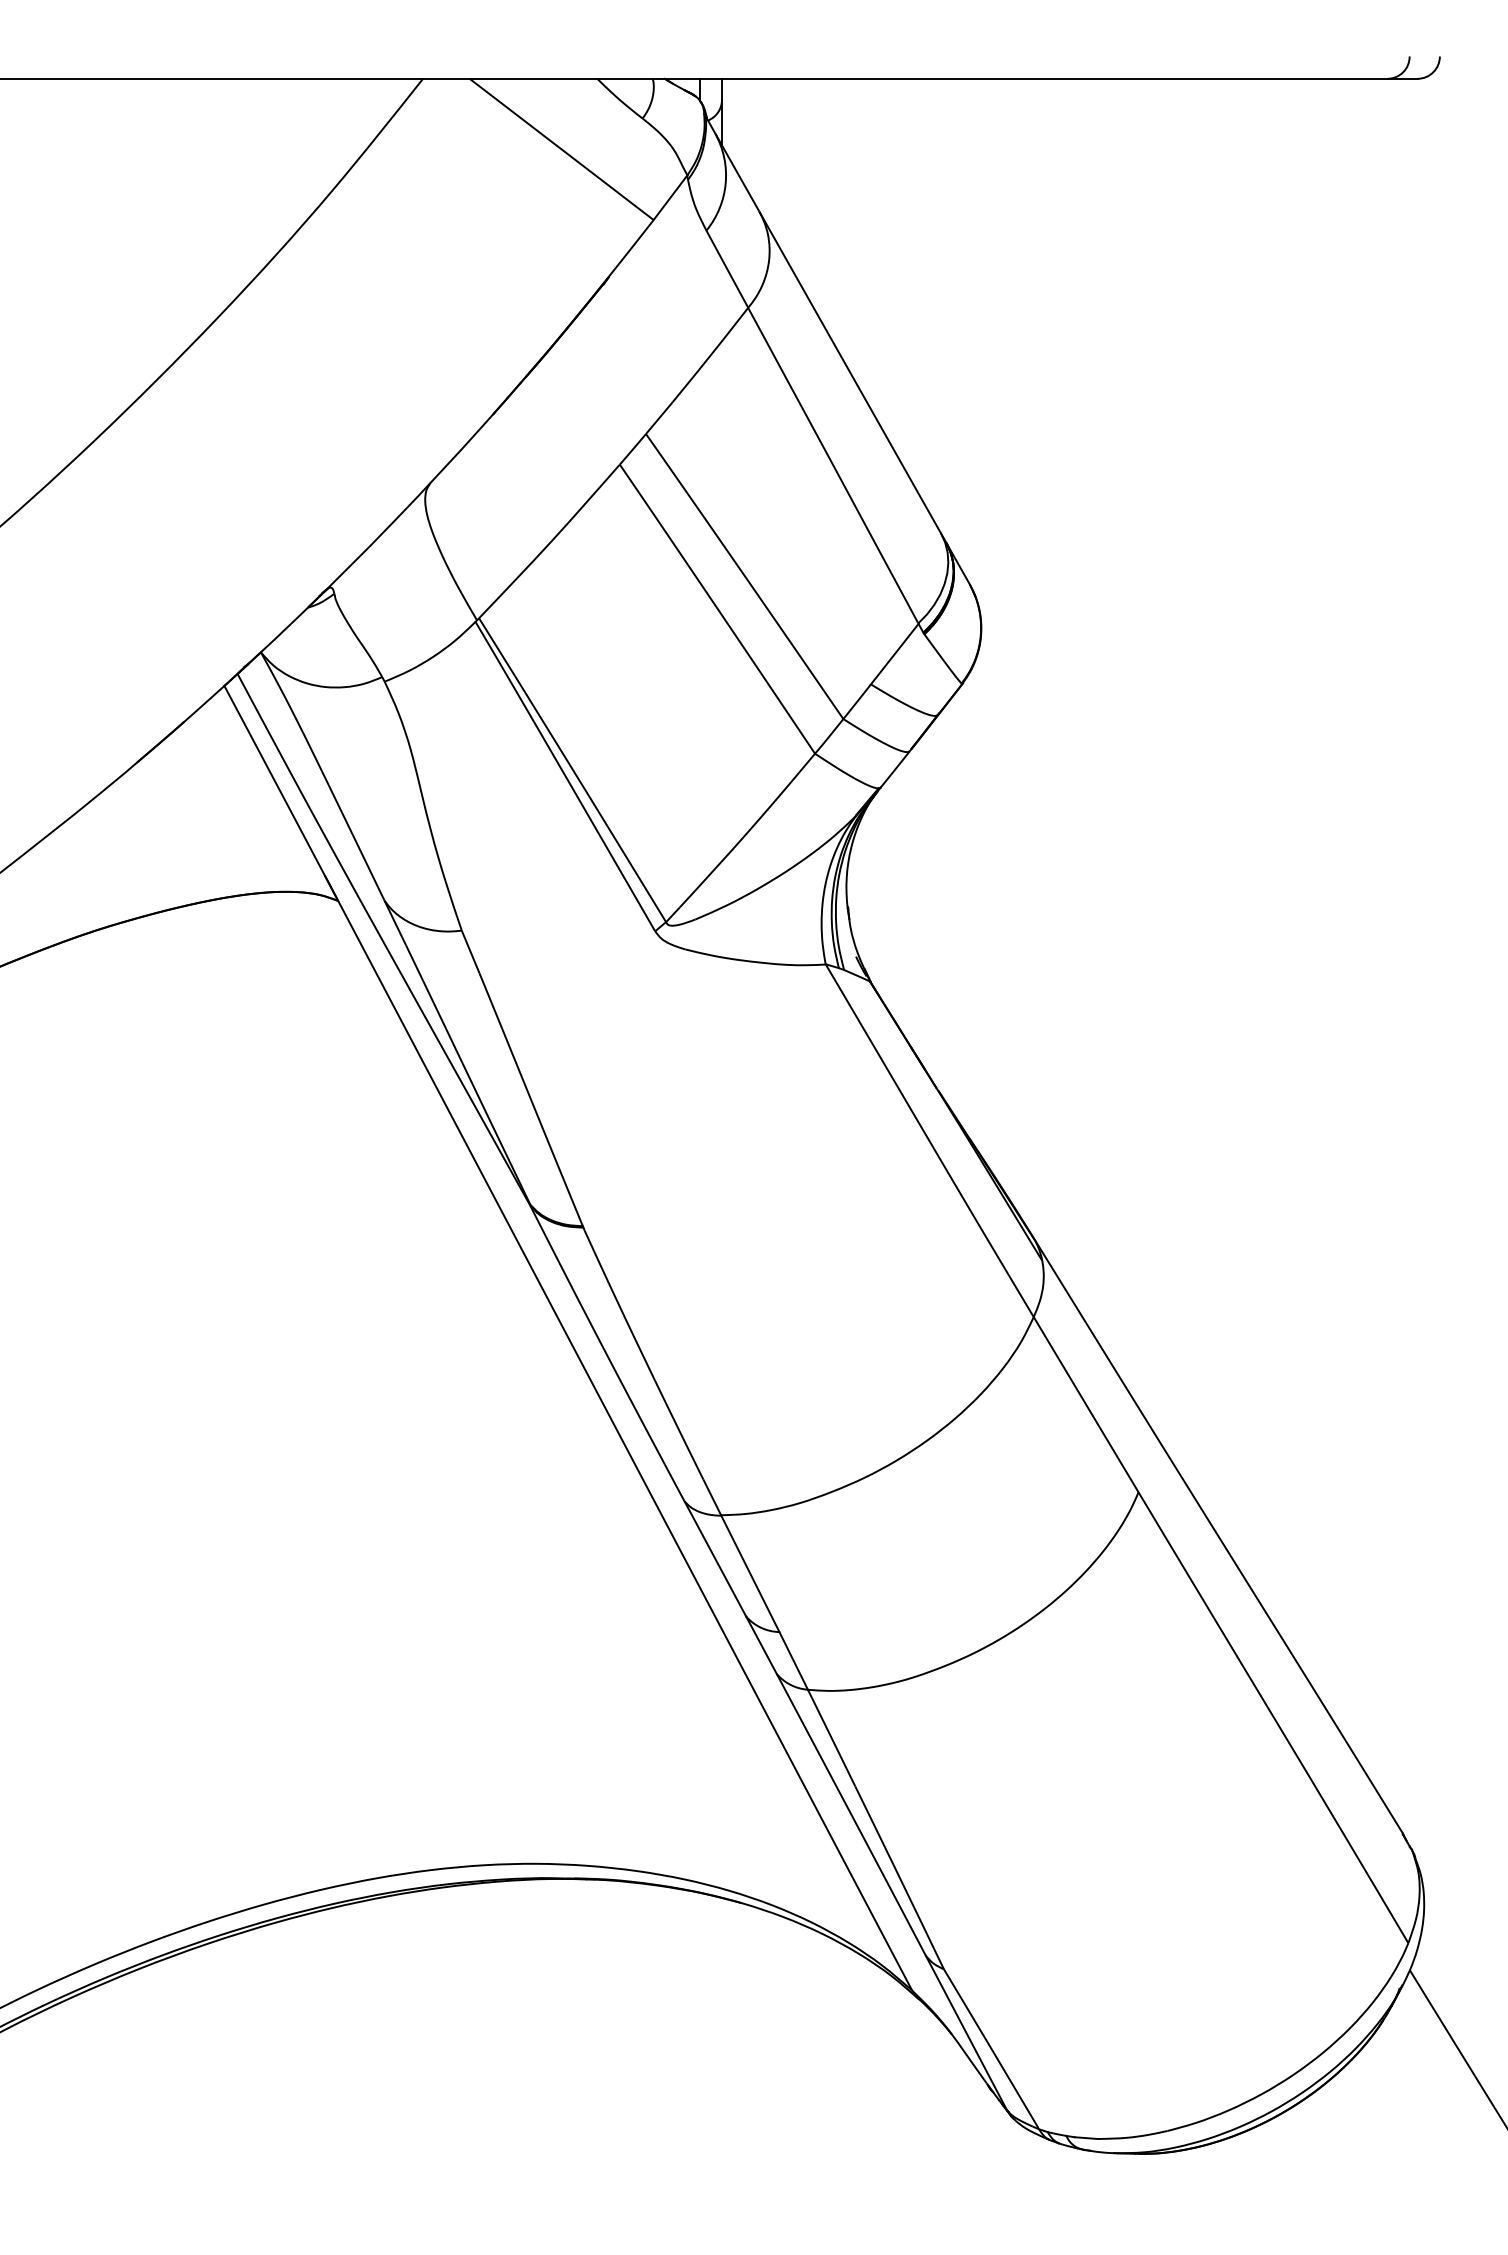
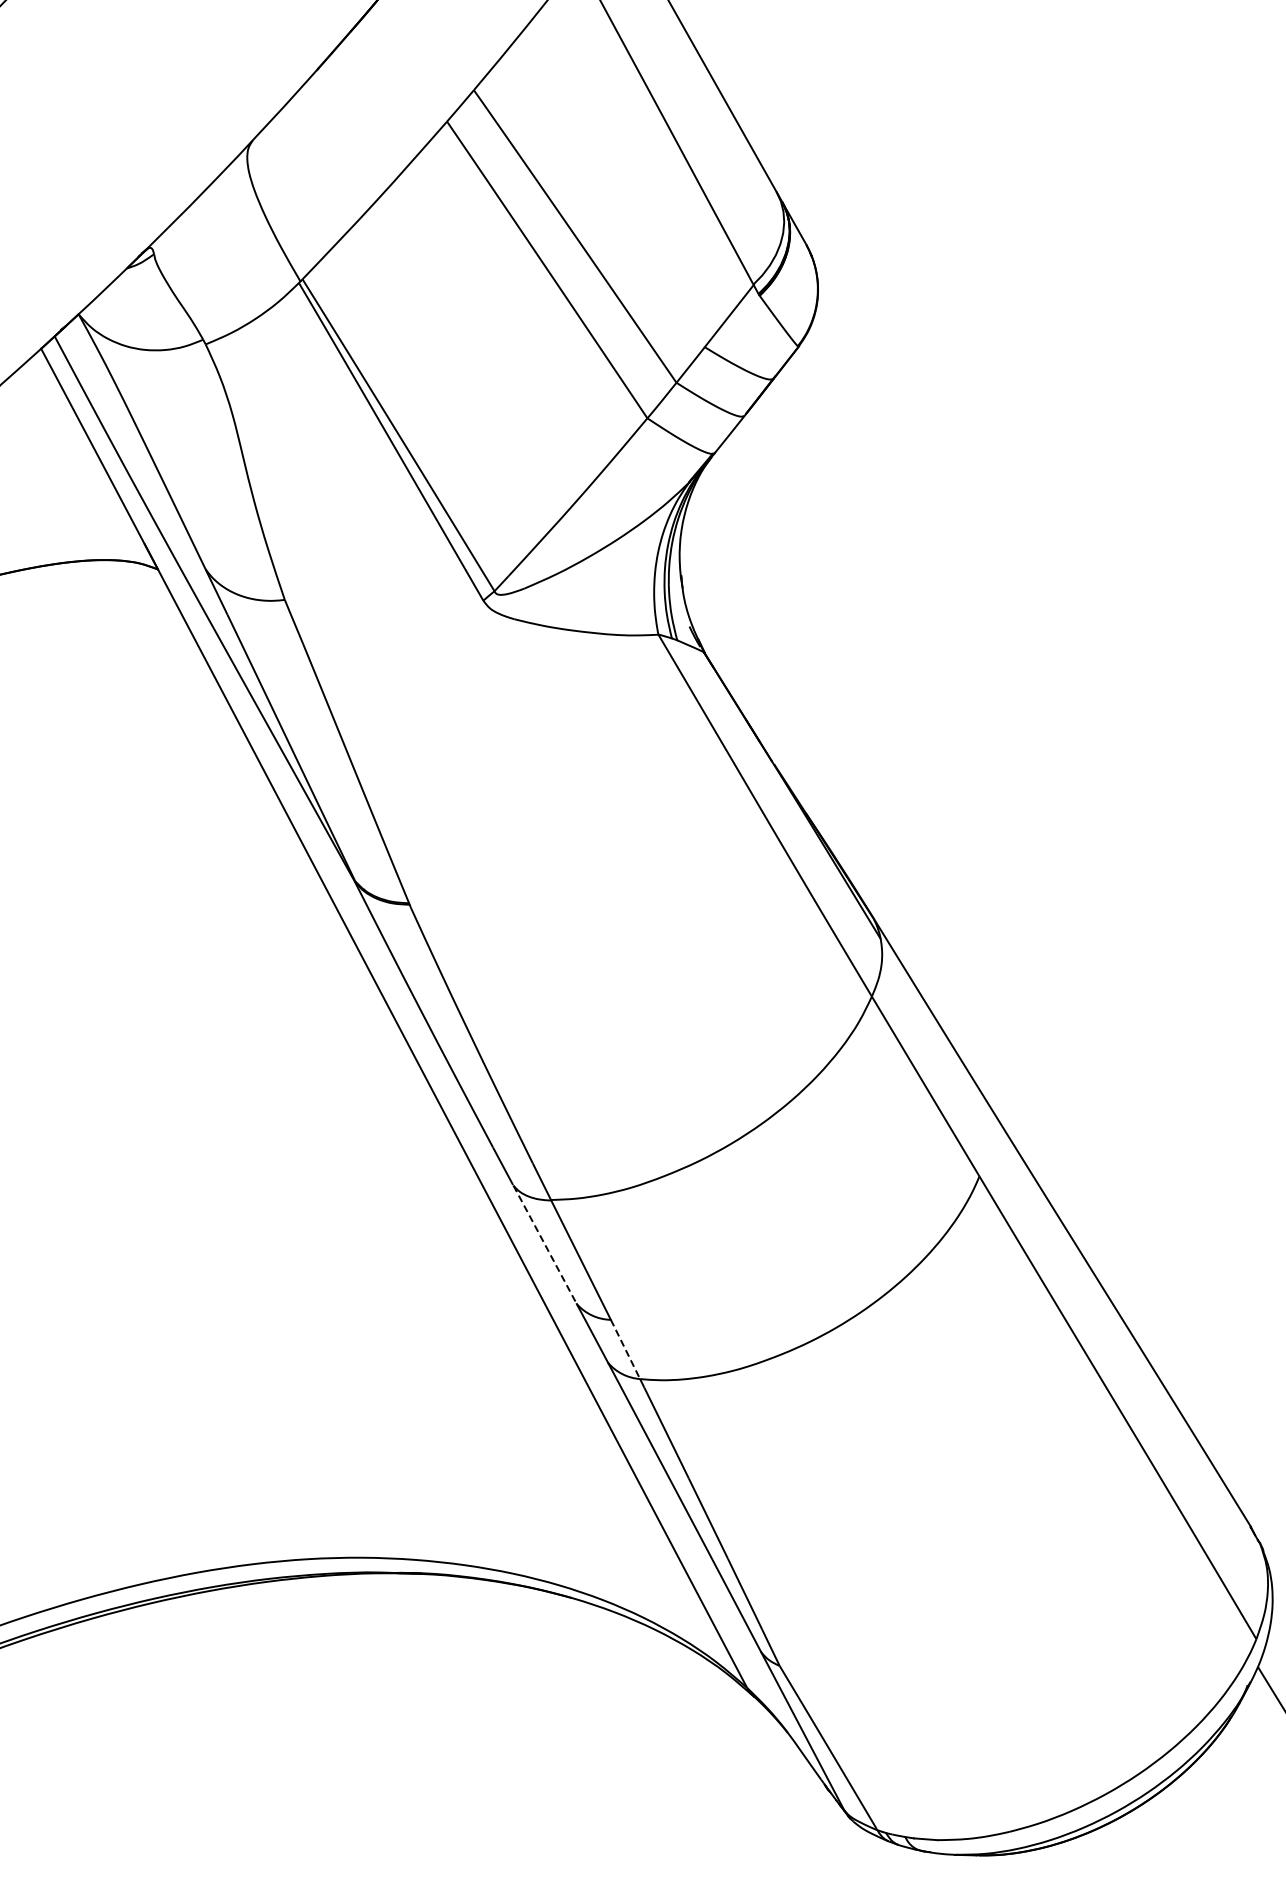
line: (715, 1559) -> (545, 1245), solid -> dashed
line: (793, 1661) -> (625, 1350), solid -> dashed

